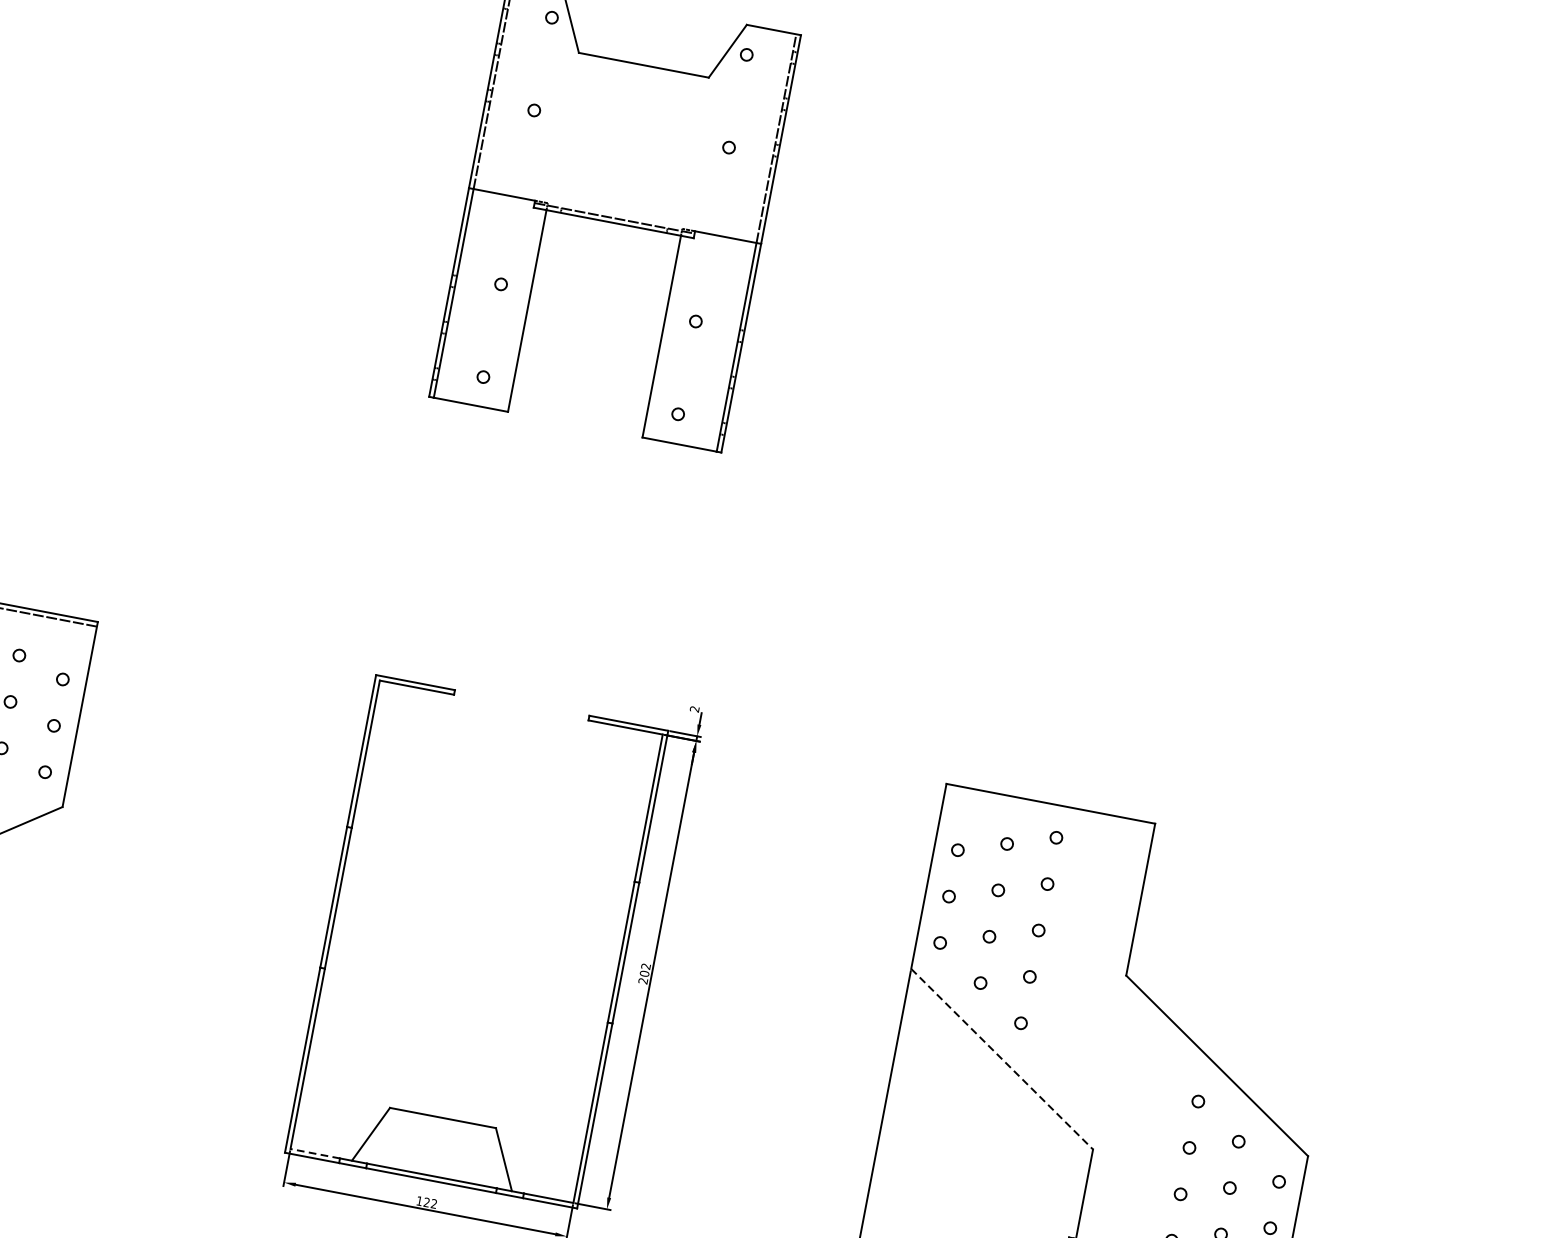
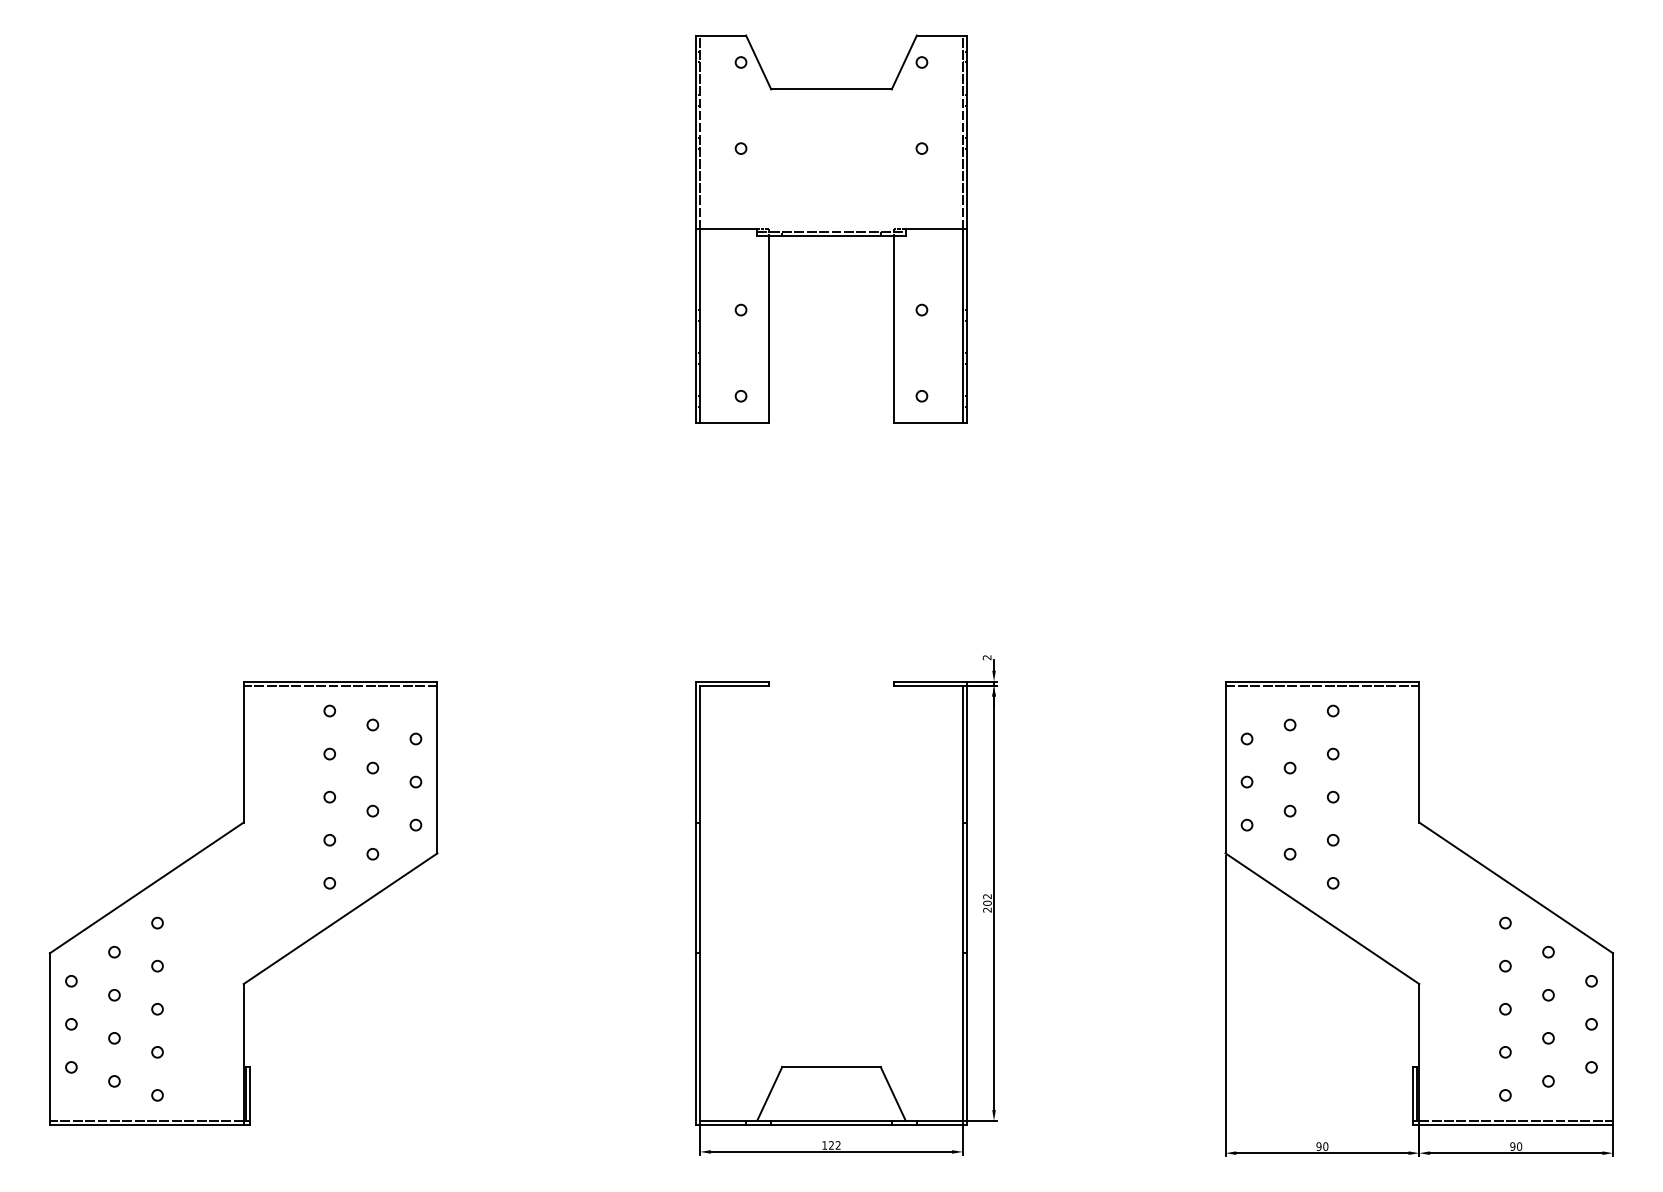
line: (1050, 808) -> (1322, 685), added
line: (1002, 1058) -> (1322, 918), dashed -> solid
line: (315, 1153) -> (723, 1120), dashed -> solid

